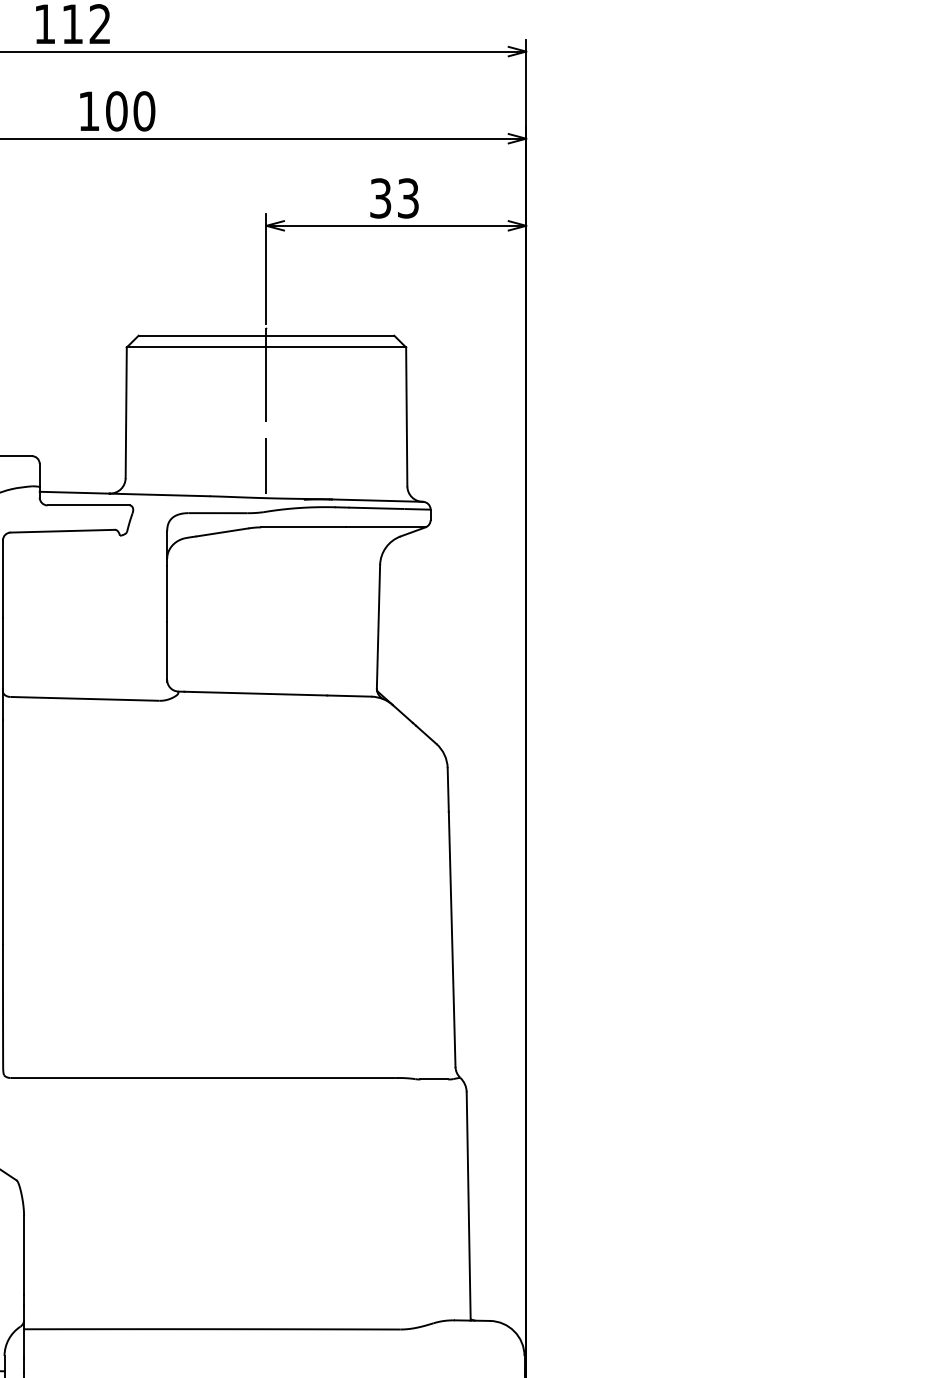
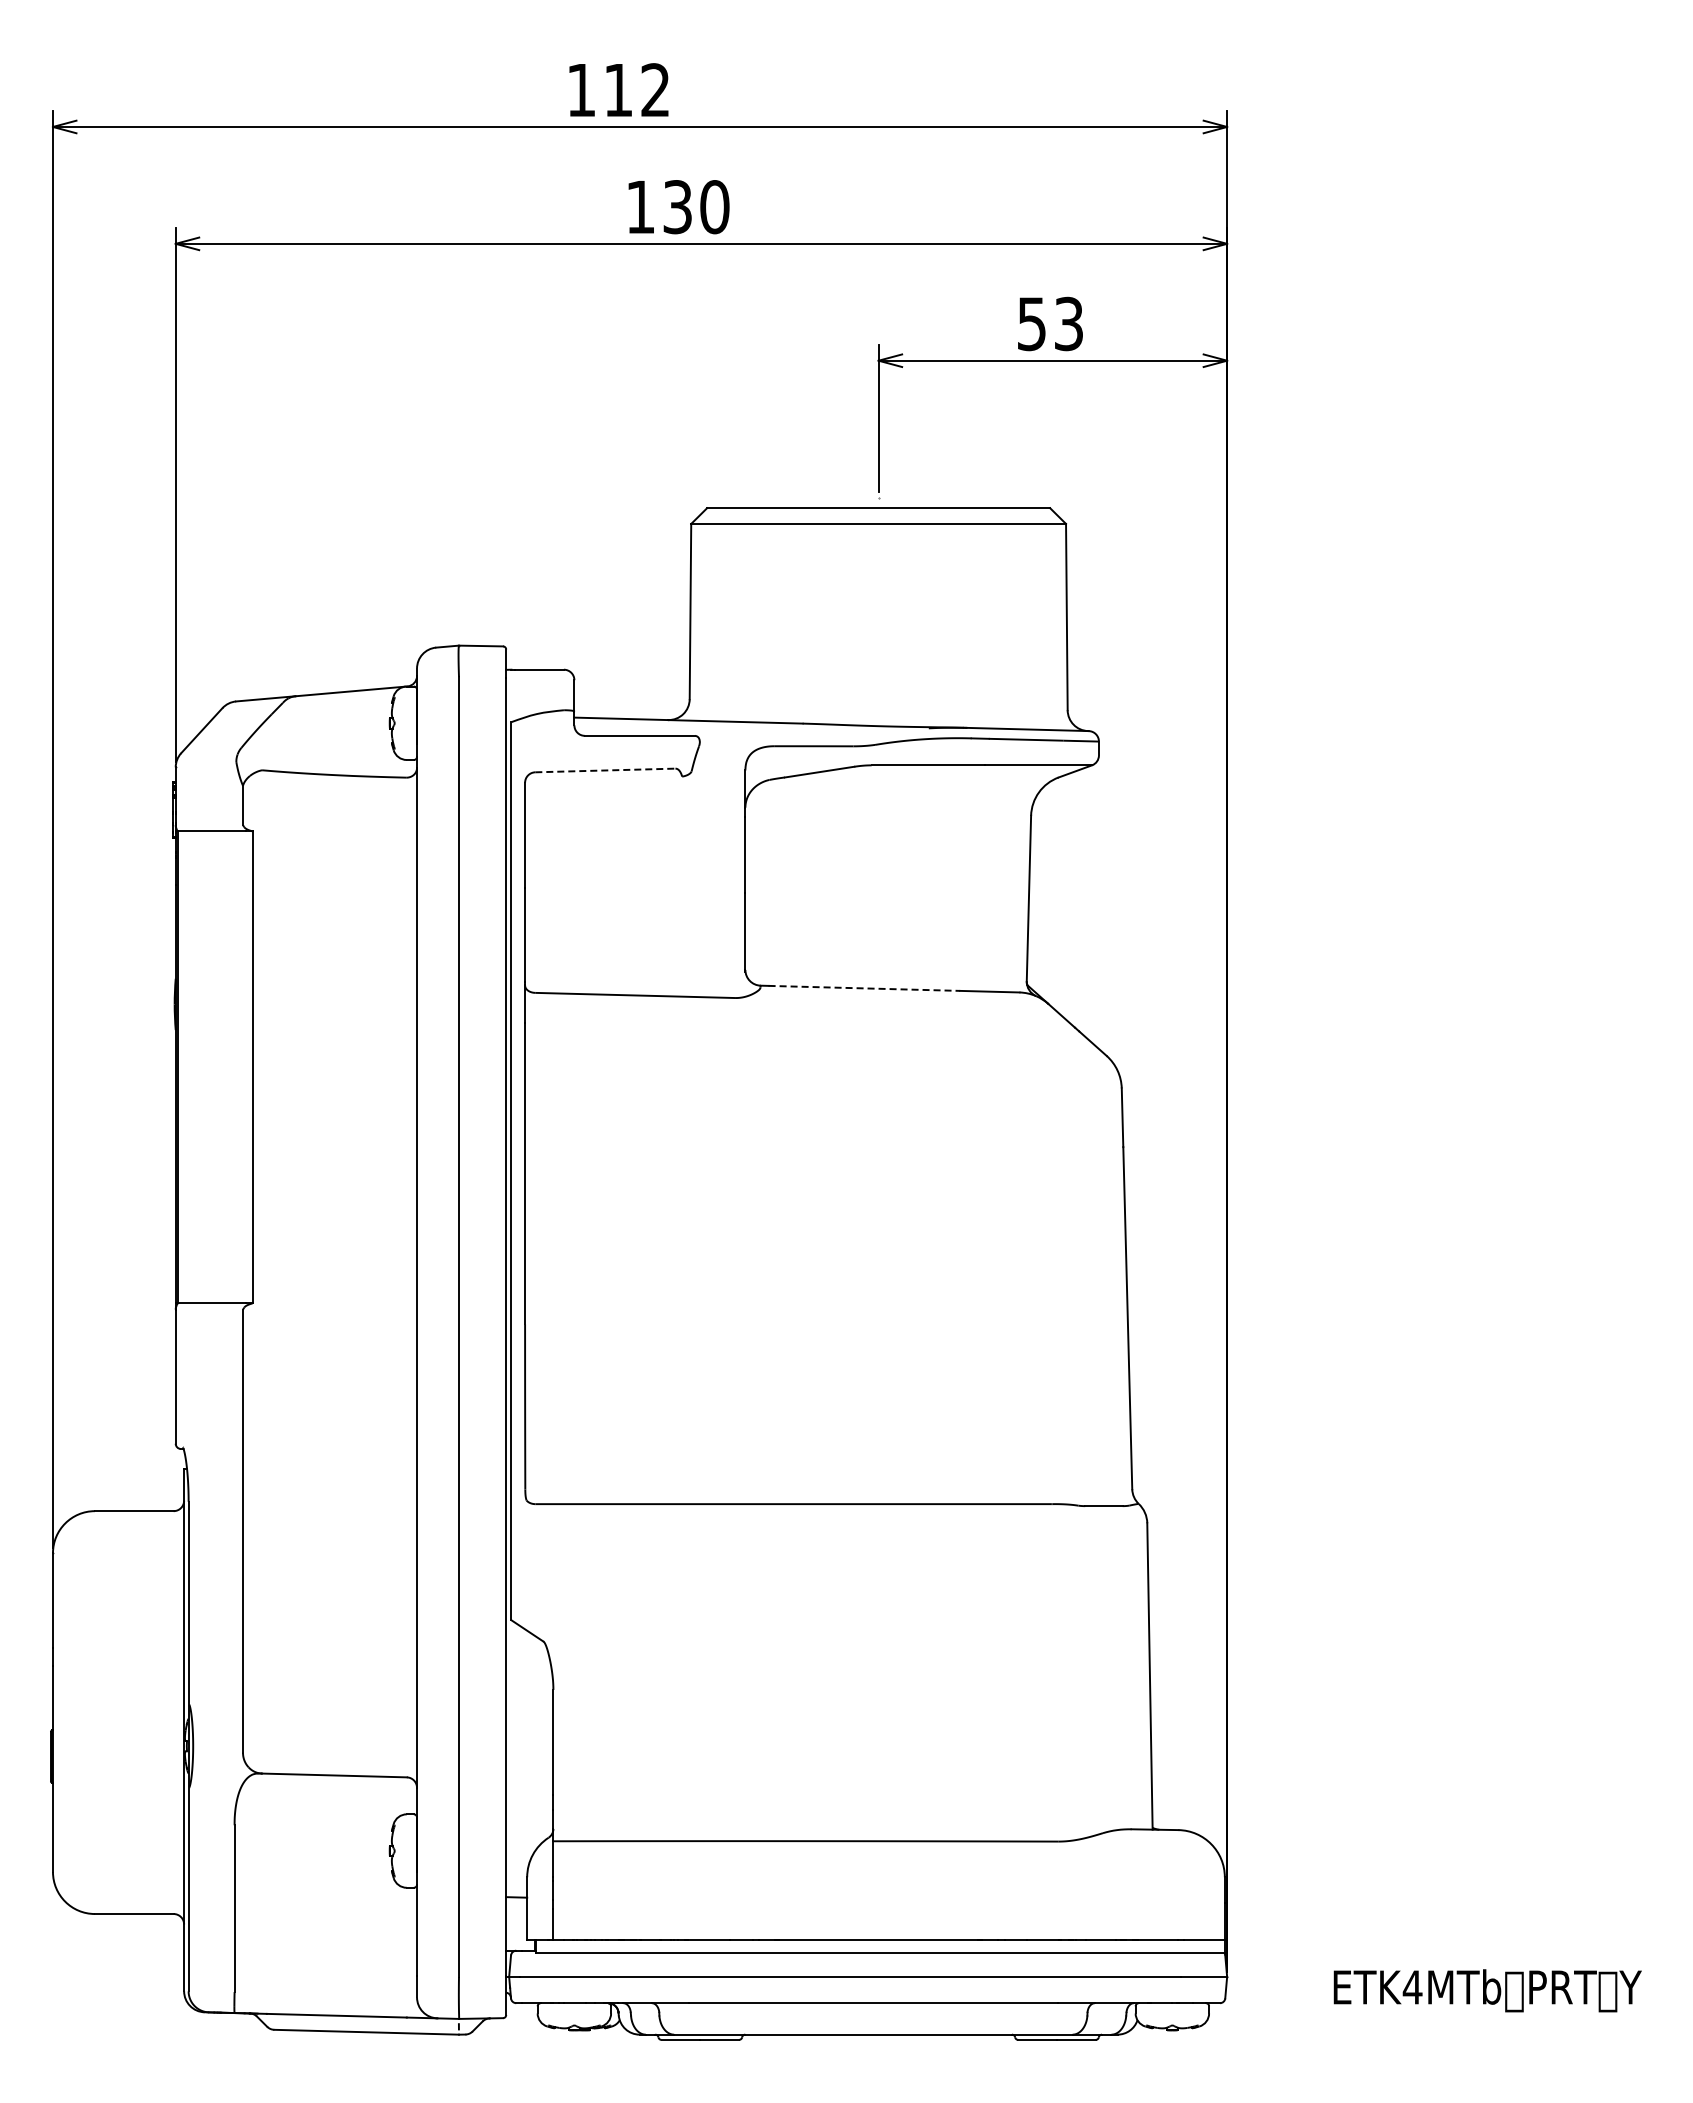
text: (116, 111) -> (677, 207), 100 -> 130
text: (380, 198) -> (1031, 323), 33 -> 53
line: (266, 410) -> (878, 608), removed
line: (62, 531) -> (605, 770), solid -> dashed
line: (255, 693) -> (864, 988), solid -> dashed

